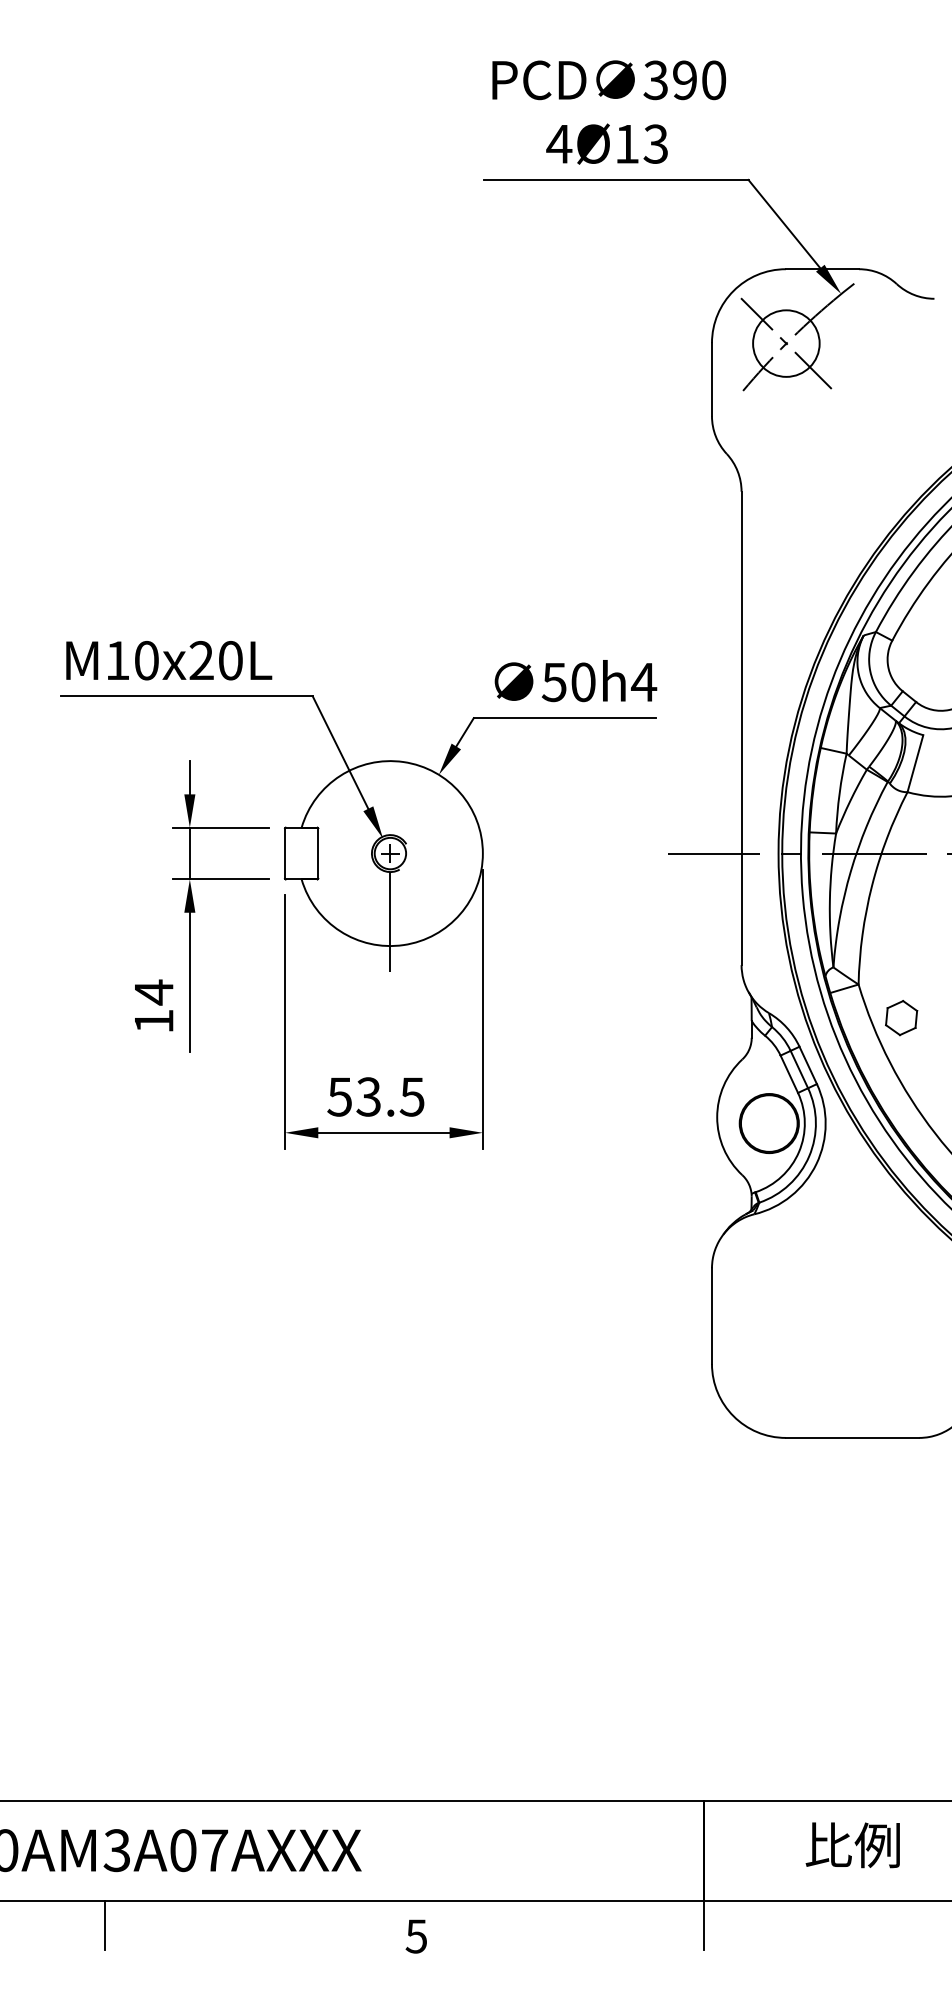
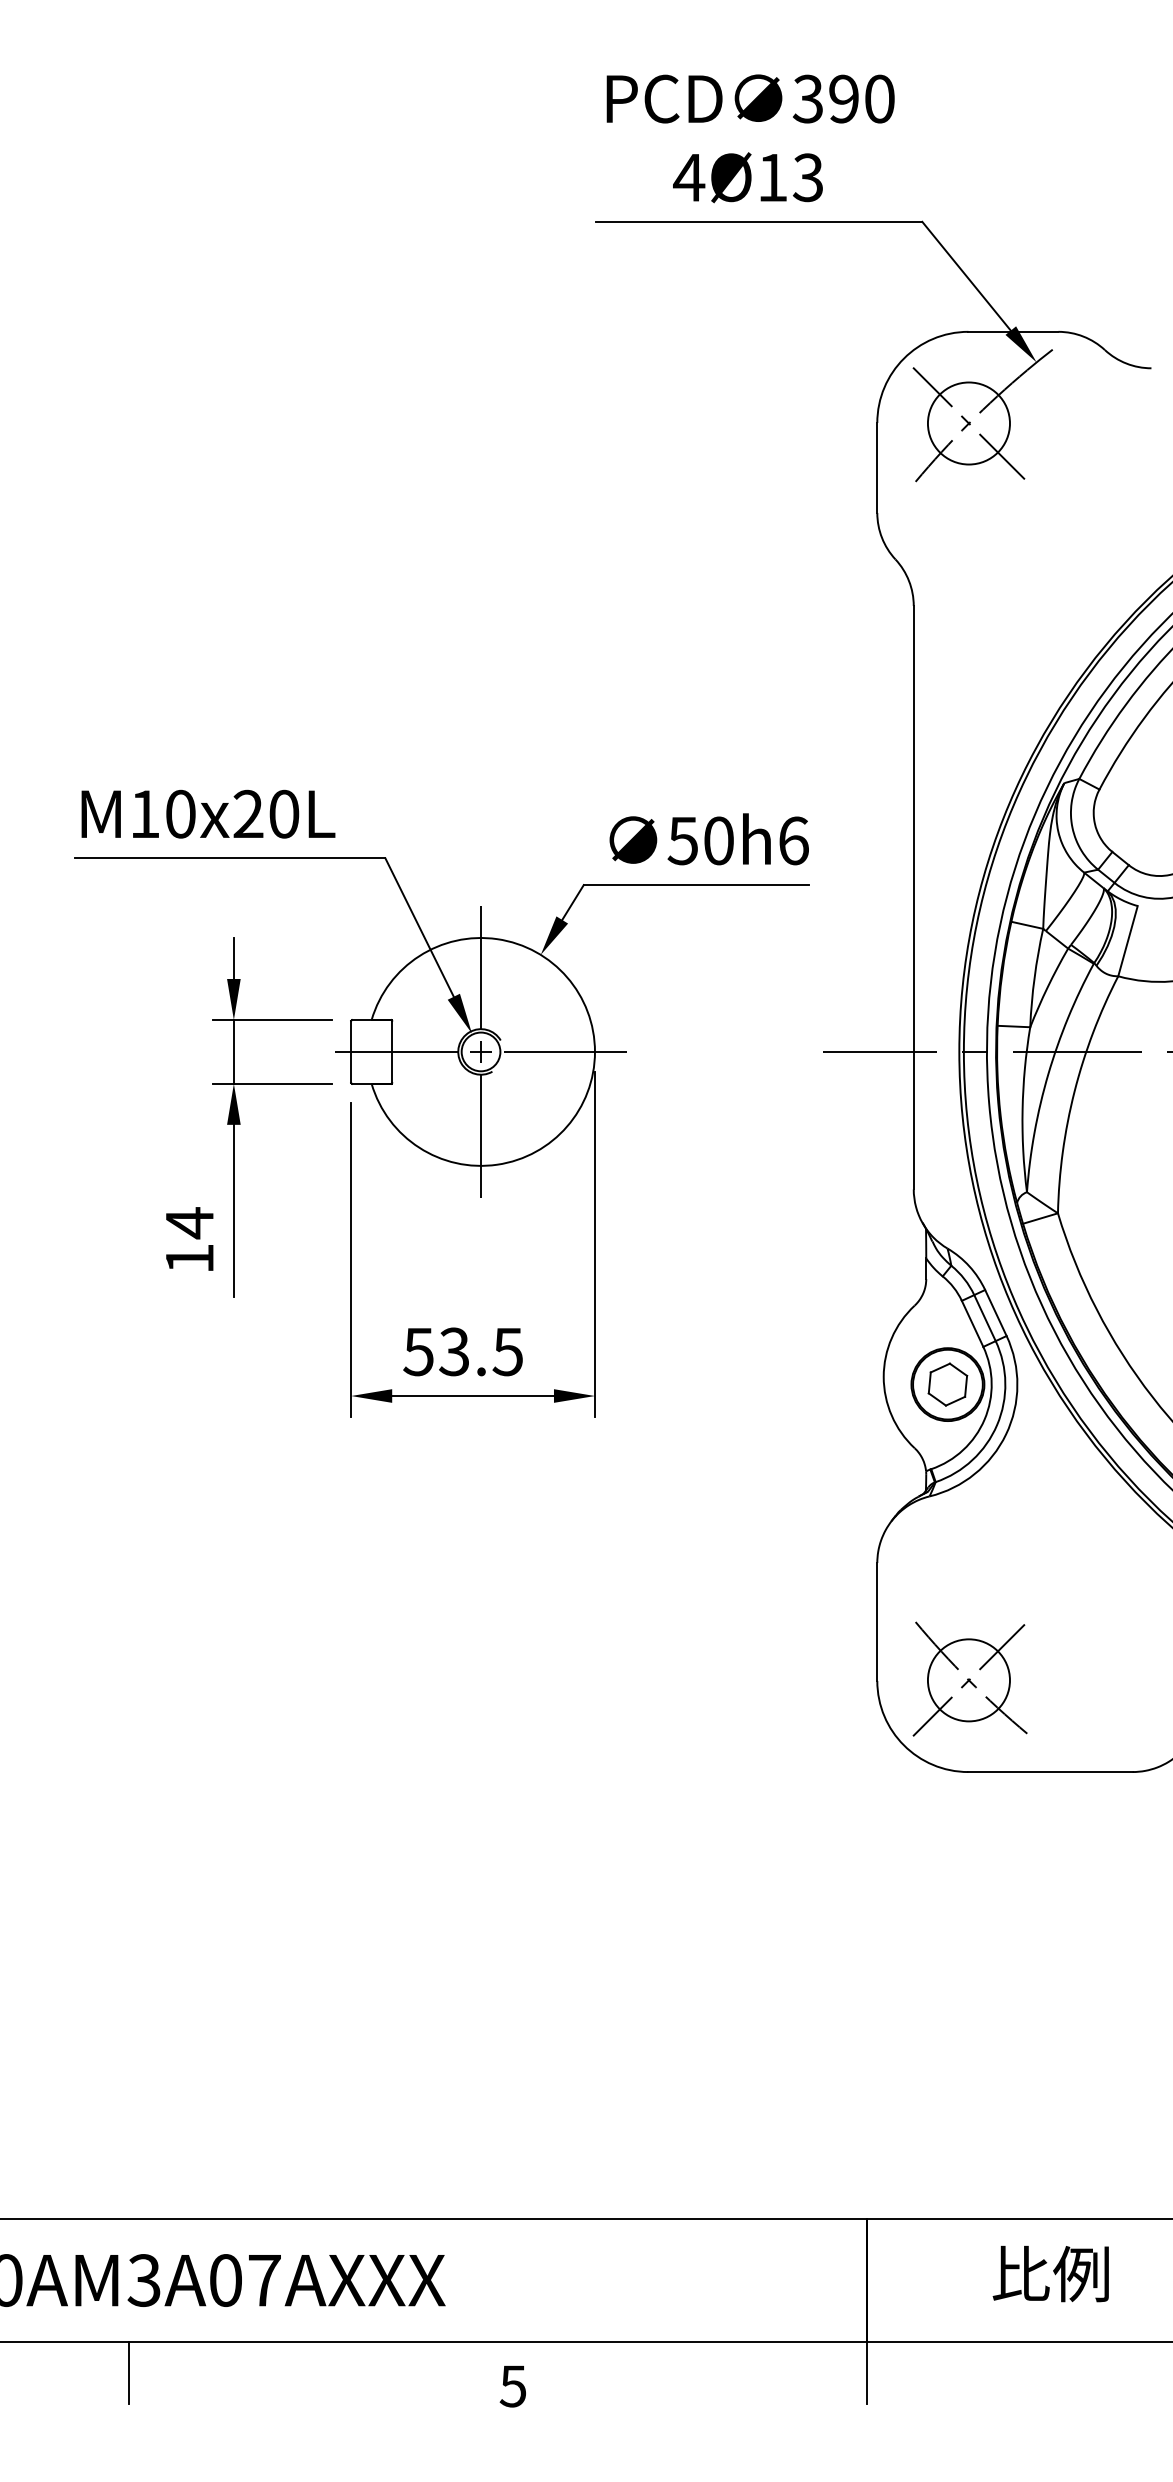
text: (643, 681) -> (793, 840), 50h4 -> 50h6
line: (390, 785) -> (481, 967), added
line: (321, 853) -> (396, 1051), added
line: (458, 853) -> (564, 1051), added
part: (901, 1017) -> (947, 1384), moved
part: (786, 1362) -> (969, 1678), added

